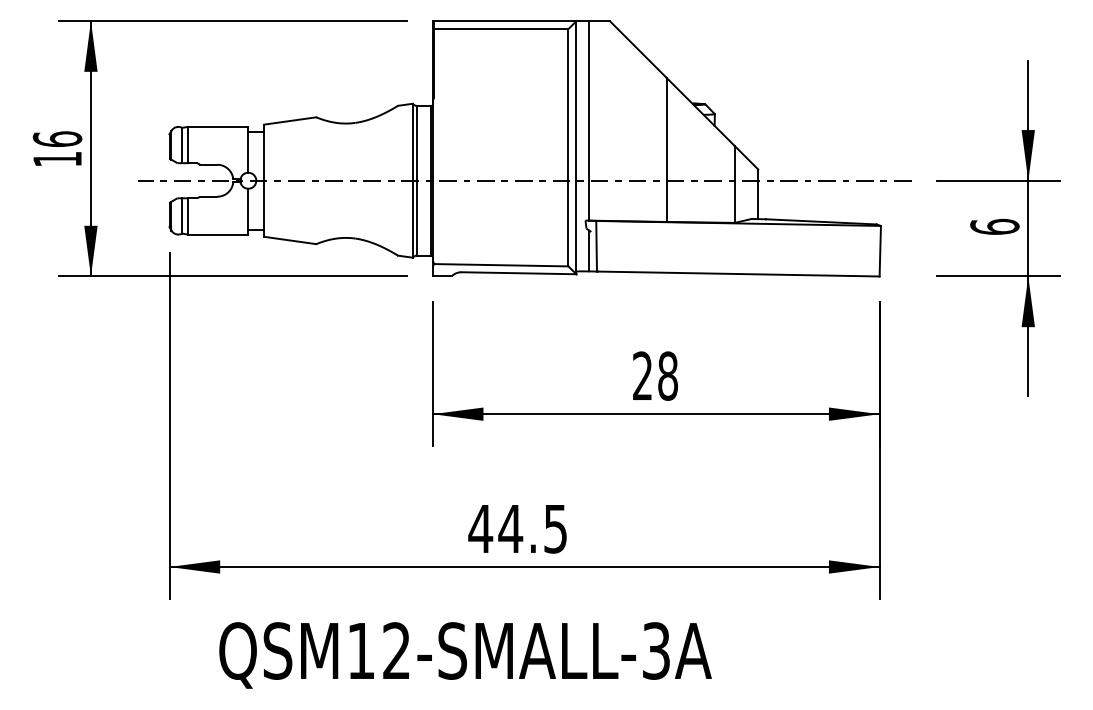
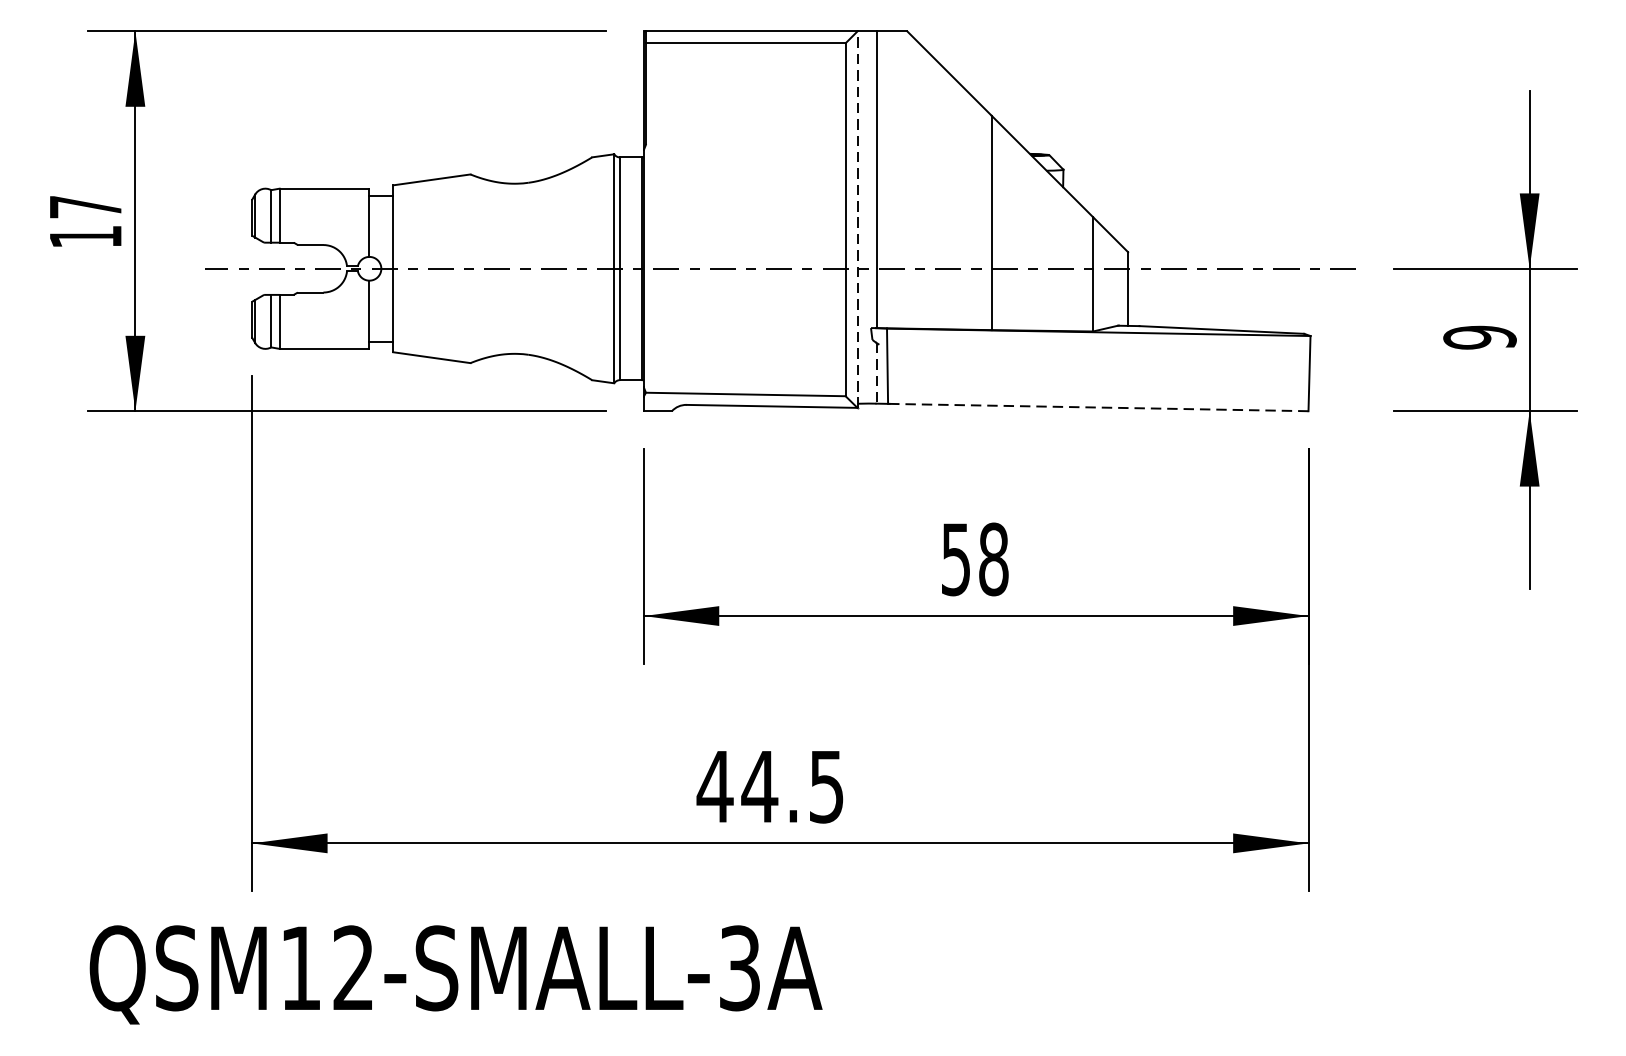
text: (57, 138) -> (85, 205), 16 -> 17
line: (576, 147) -> (857, 219), solid -> dashed
text: (994, 226) -> (1479, 336), 6 -> 9
line: (589, 251) -> (876, 374), solid -> dashed
line: (737, 274) -> (1097, 408), solid -> dashed
text: (642, 375) -> (955, 558), 28 -> 58
text: (465, 655) -> (455, 974), moved

